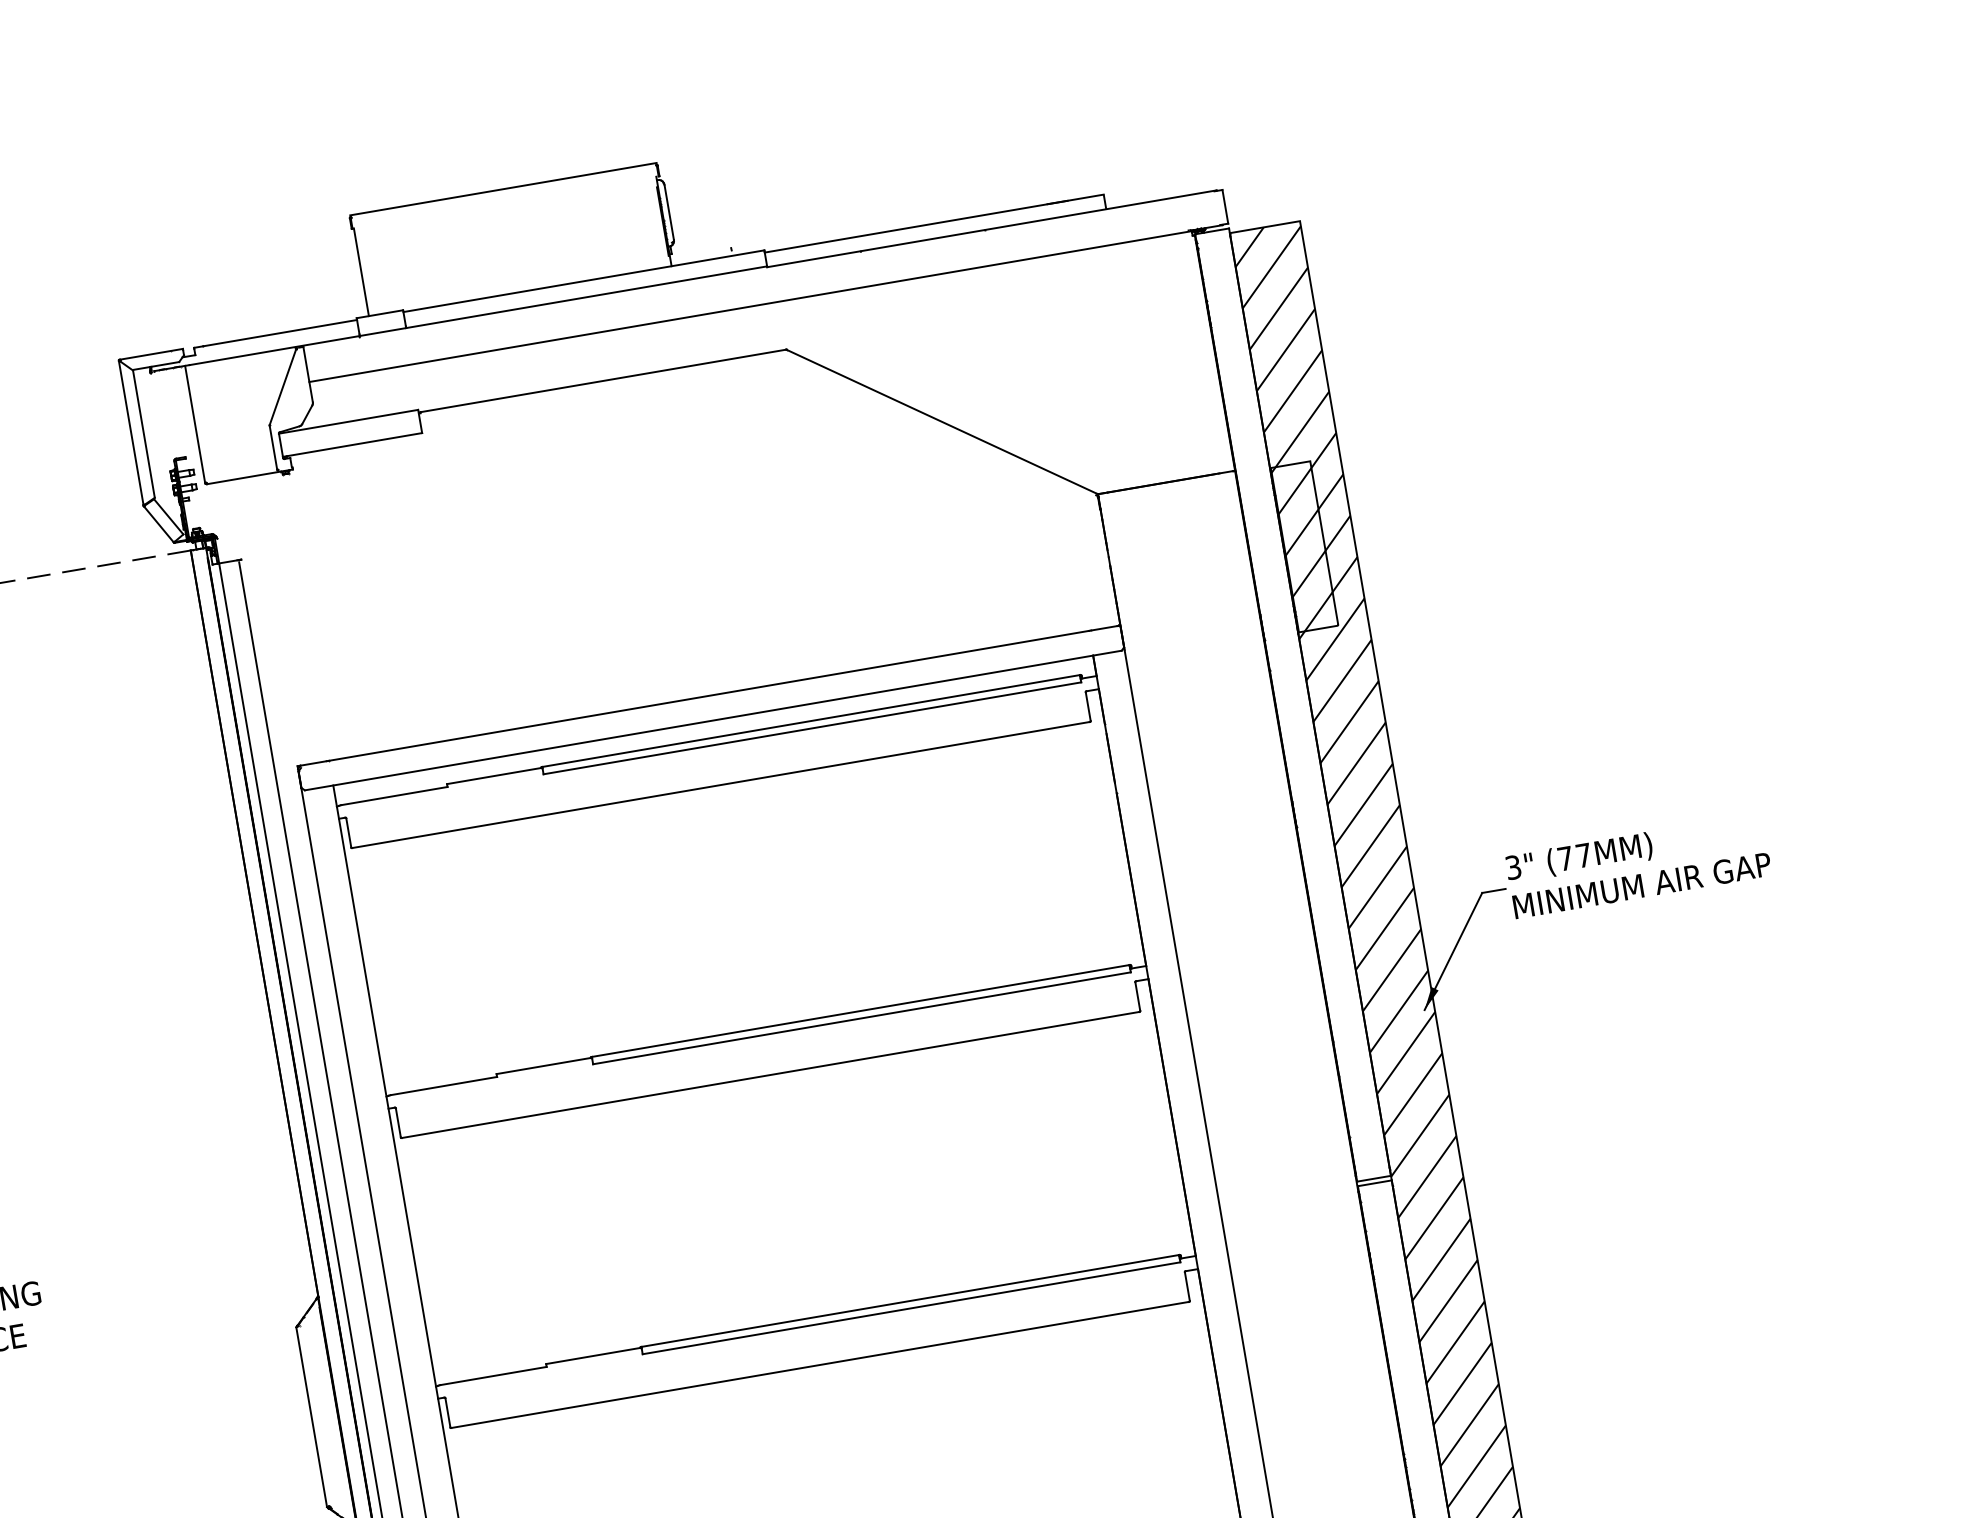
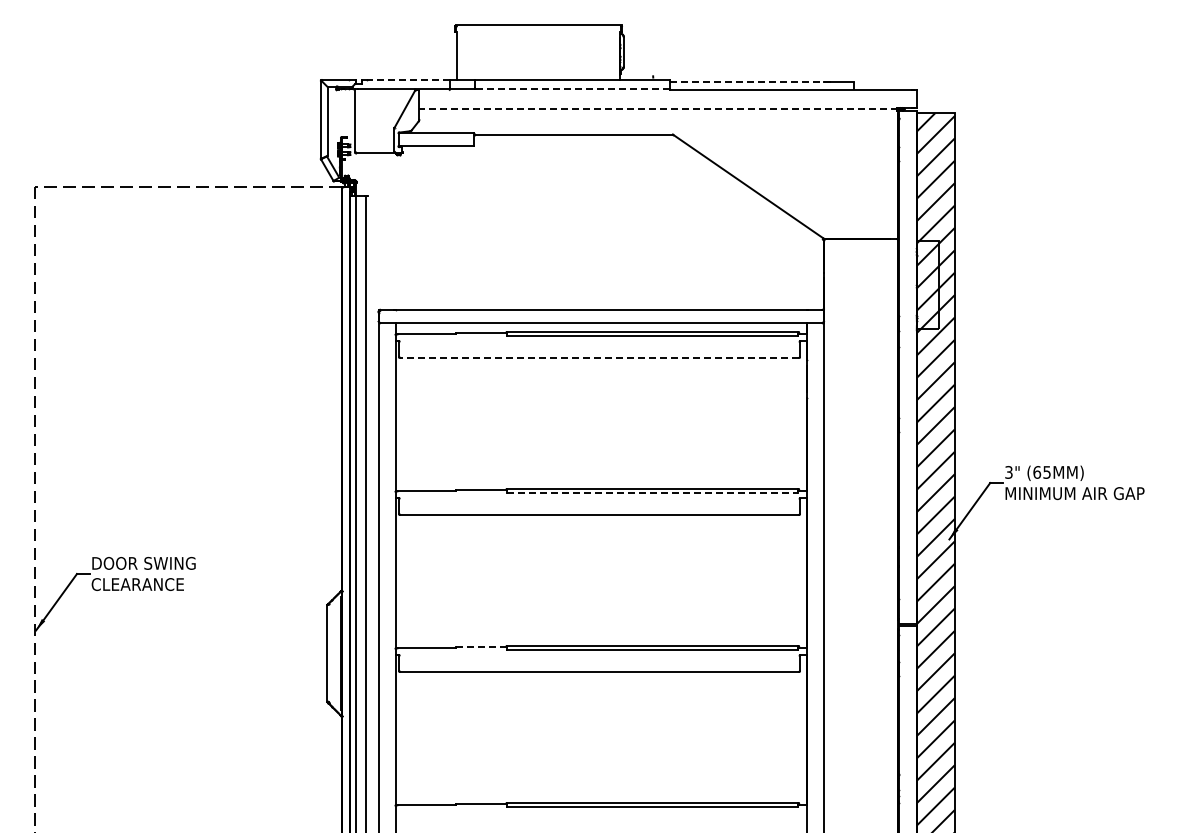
line: (916, 226) -> (752, 81), solid -> dashed
line: (586, 297) -> (572, 89), solid -> dashed
line: (751, 305) -> (658, 108), solid -> dashed
line: (280, 333) -> (408, 80), solid -> dashed
line: (720, 784) -> (599, 357), solid -> dashed
text: (1573, 857) -> (1041, 472), (77MM) -> (65MM)
line: (861, 1018) -> (652, 493), solid -> dashed
line: (594, 1355) -> (481, 646), solid -> dashed

